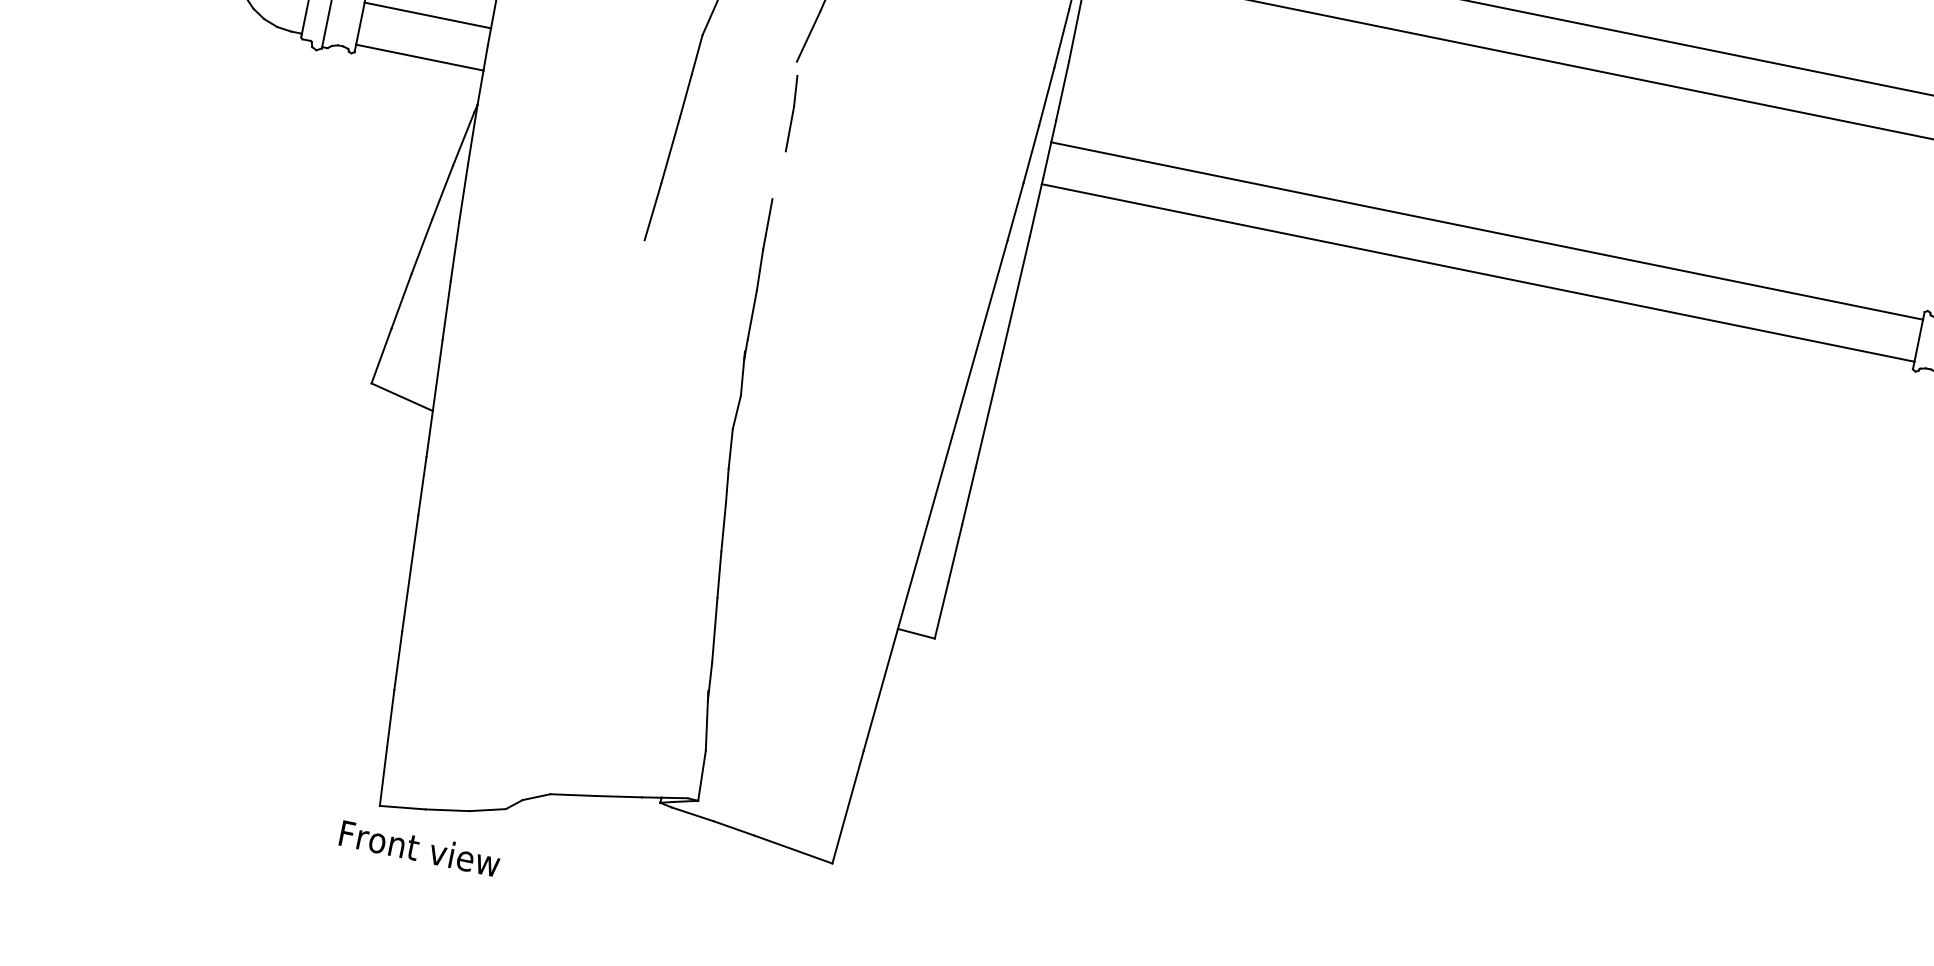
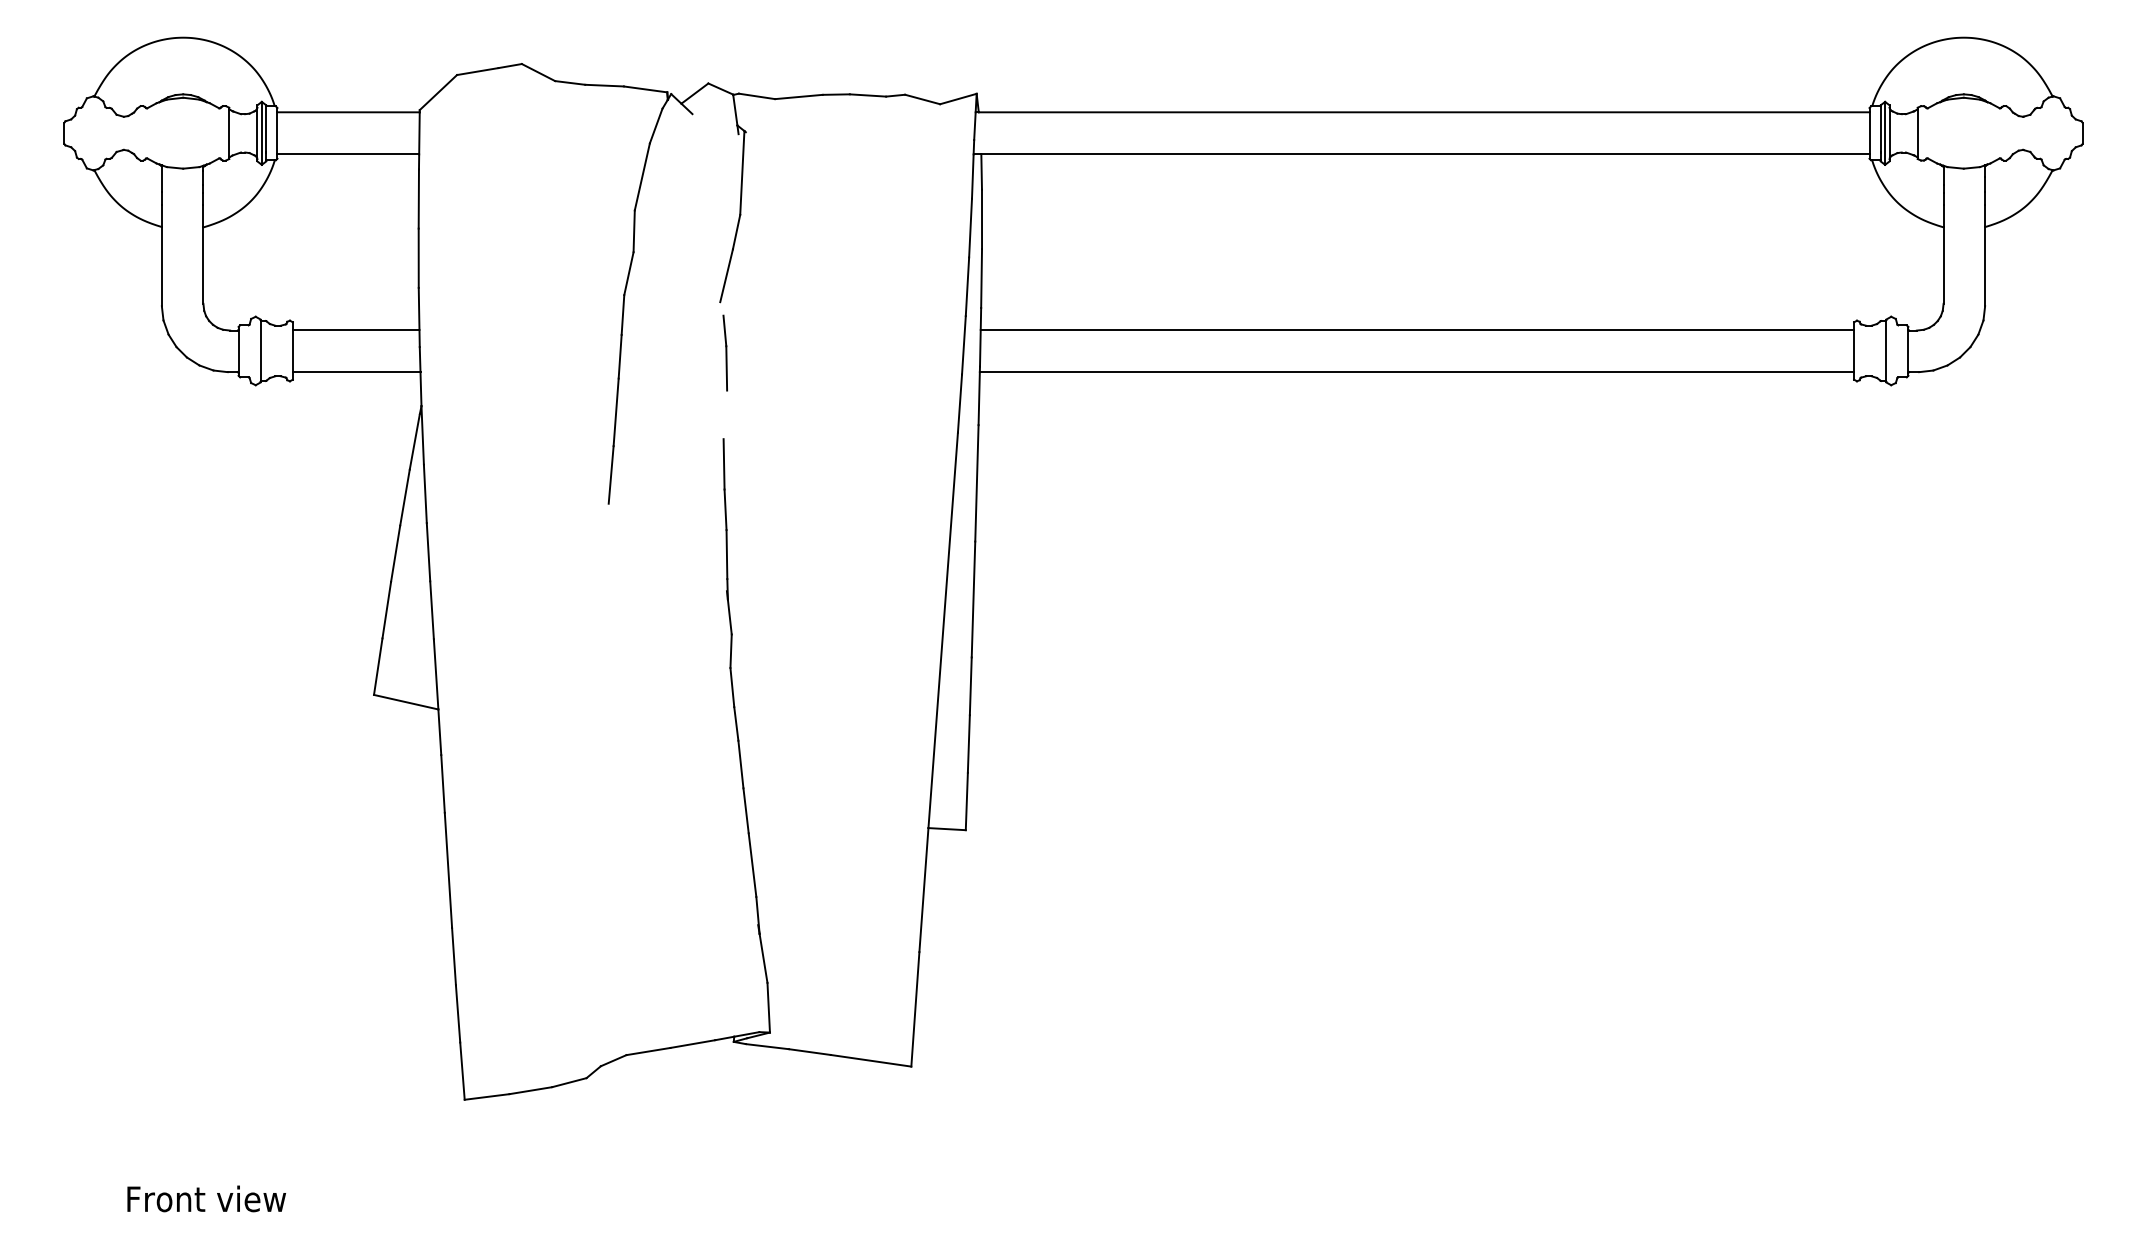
text: (419, 848) -> (206, 1198), moved

